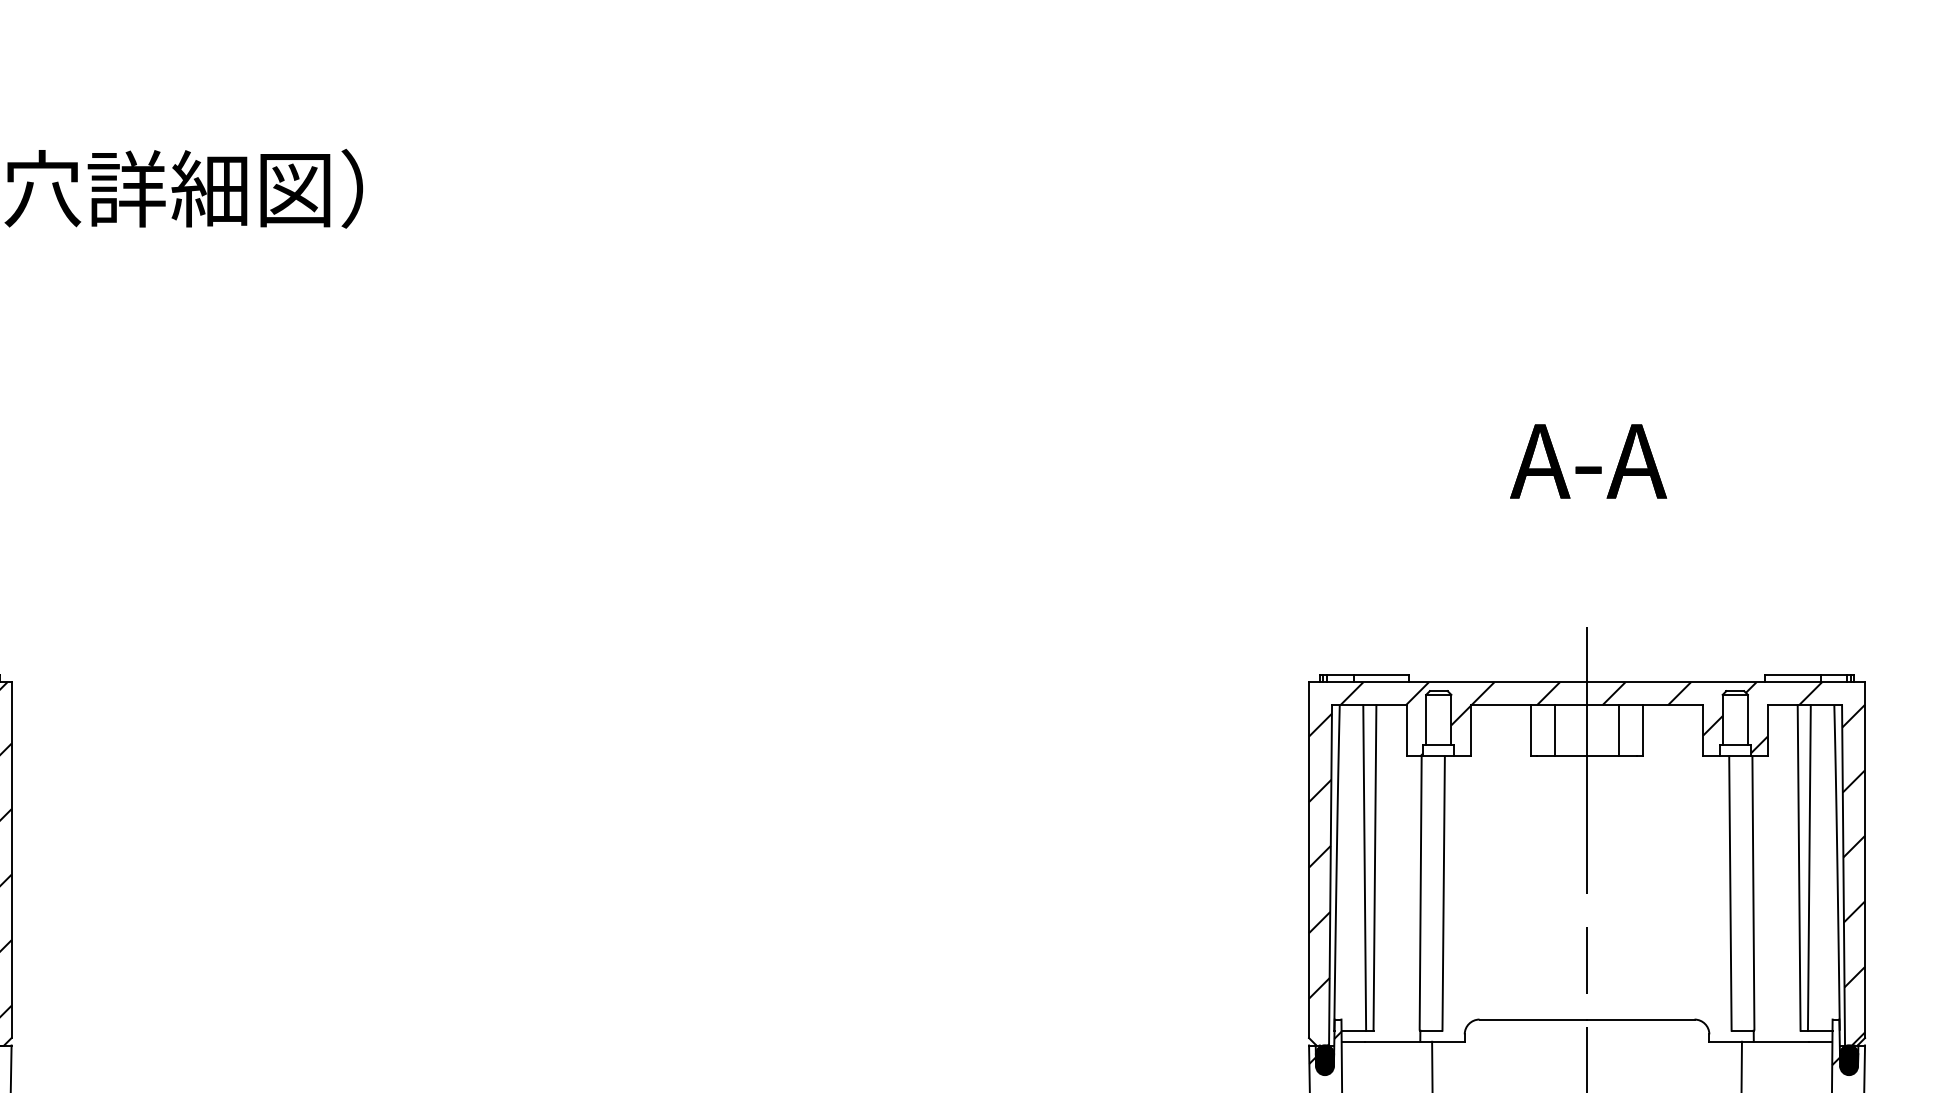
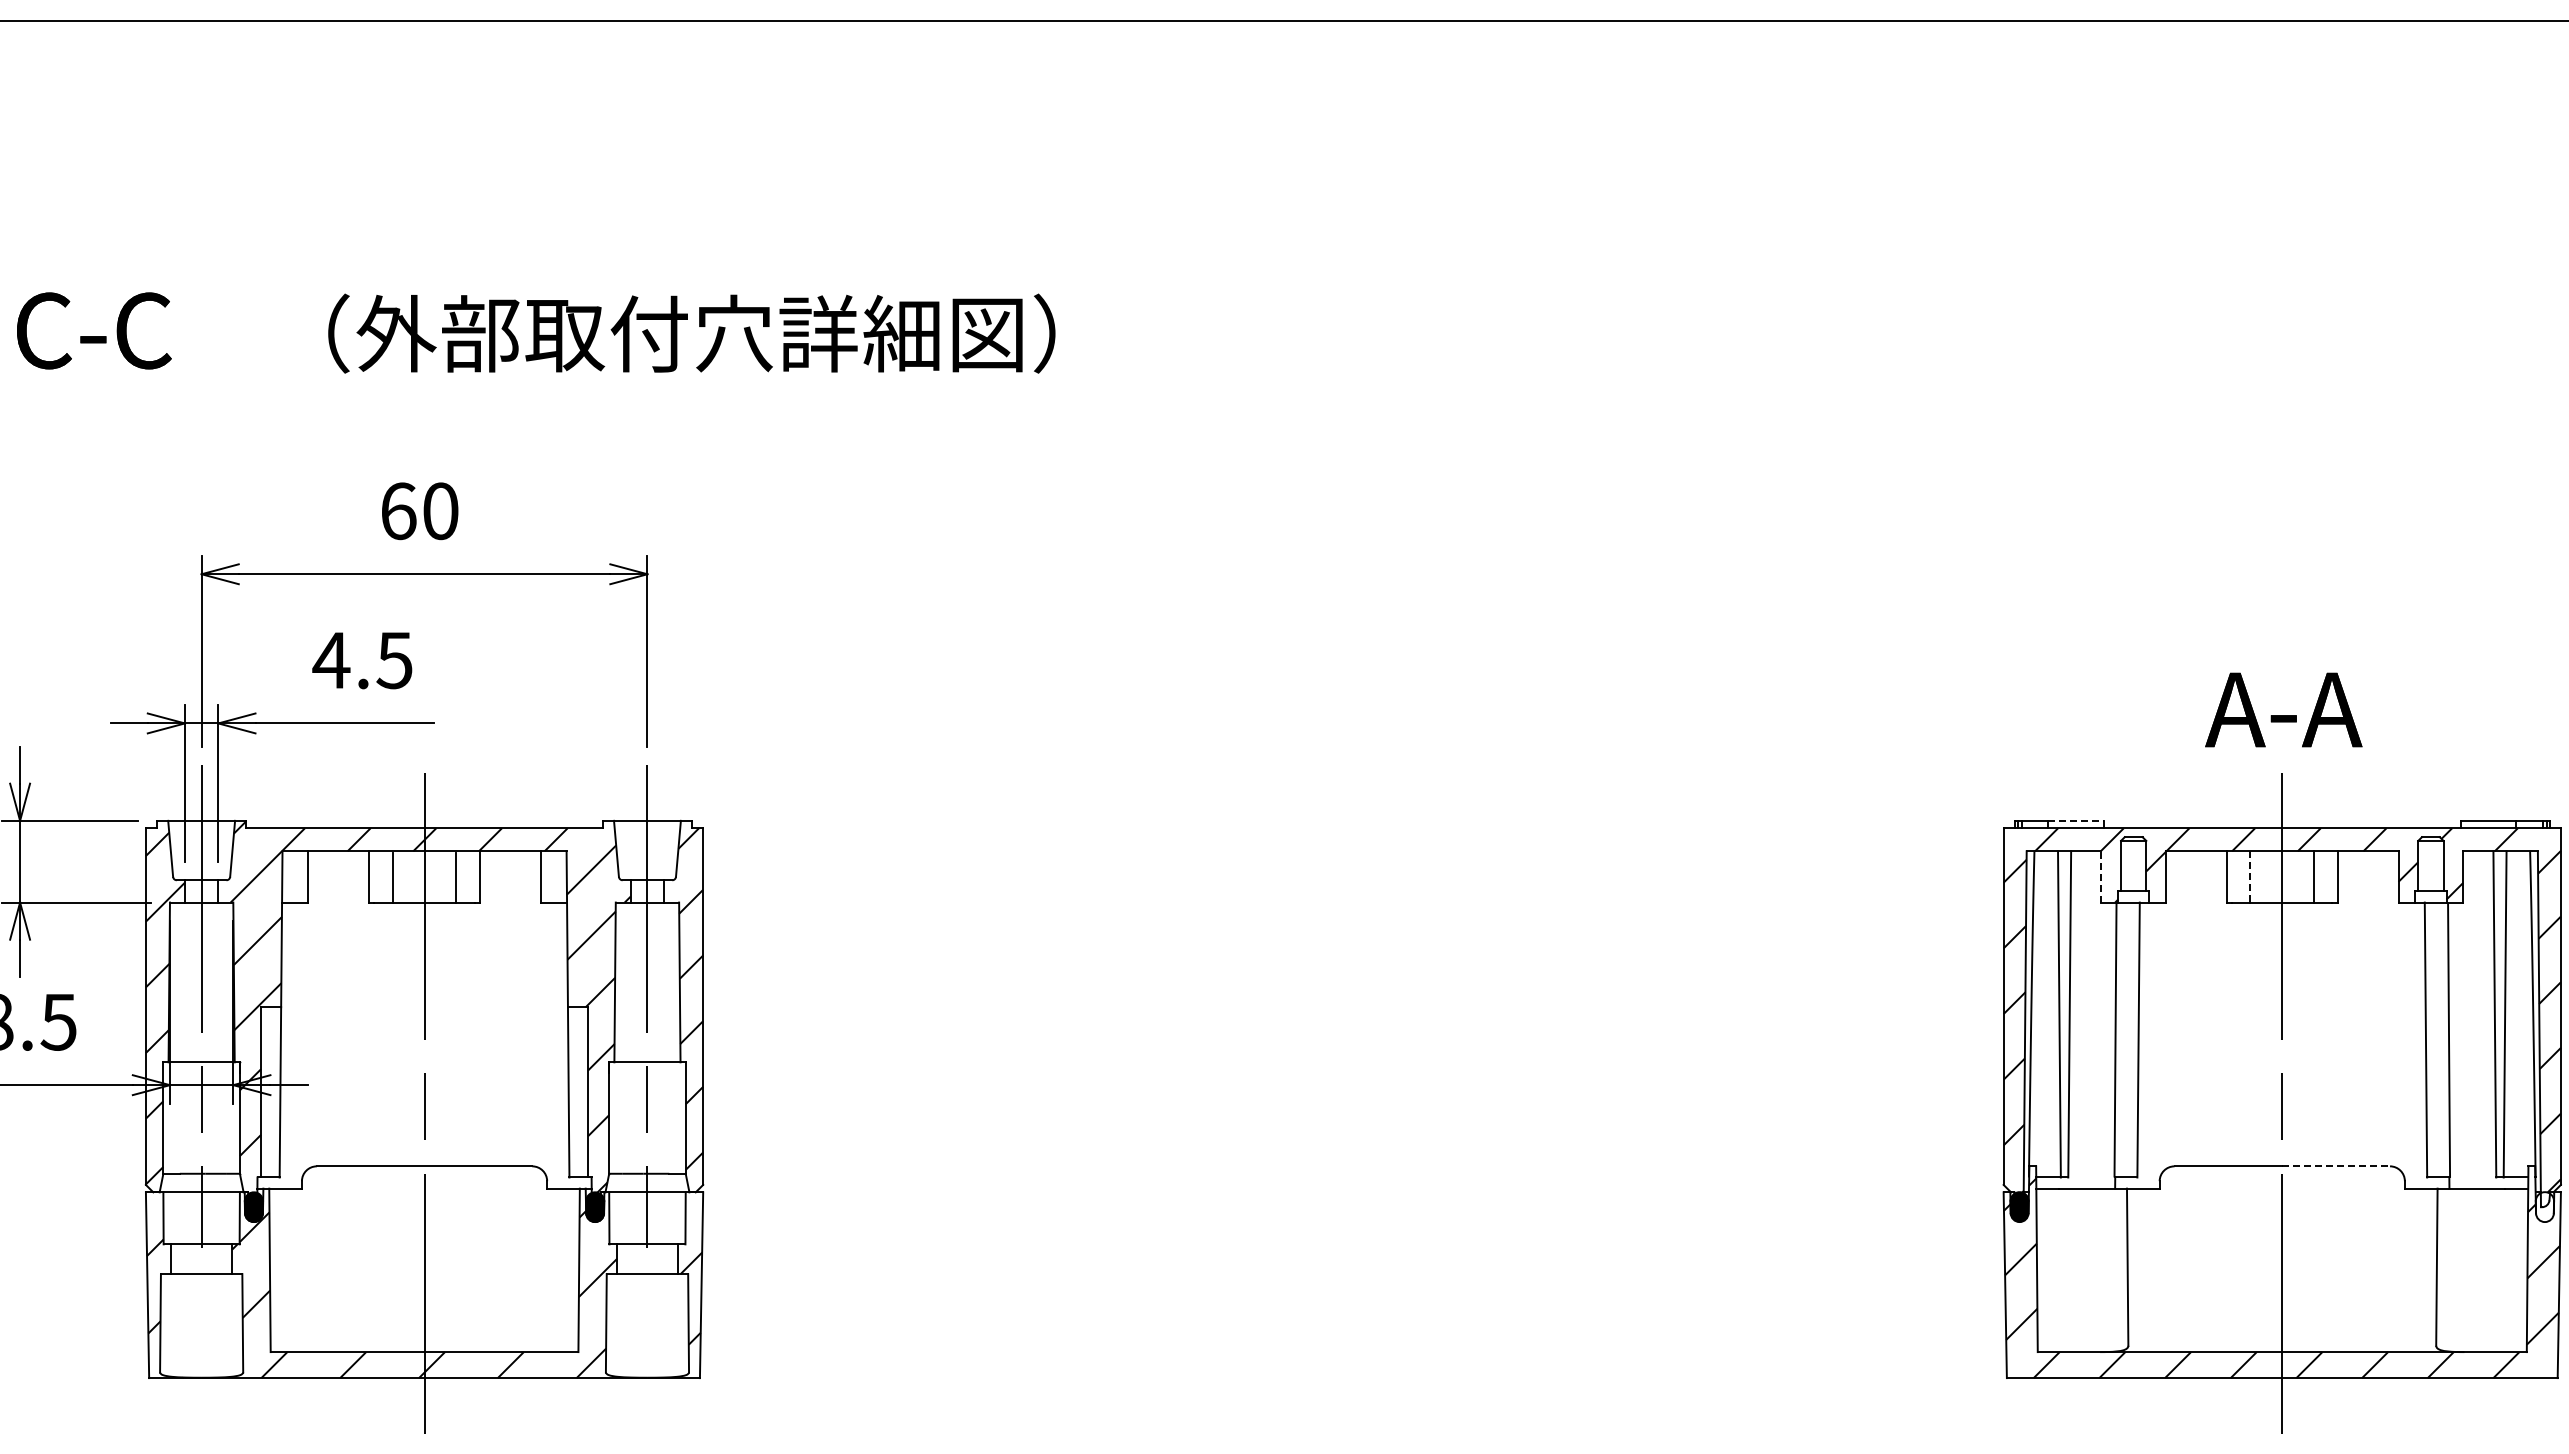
text: (1588, 460) -> (2283, 709), moved
line: (1381, 674) -> (2076, 820), solid -> dashed
line: (1406, 730) -> (2101, 876), solid -> dashed
line: (1555, 730) -> (2250, 876), solid -> dashed
line: (1641, 1019) -> (2336, 1166), solid -> dashed
fill: (1848, 1060) -> (2544, 1207), removed

